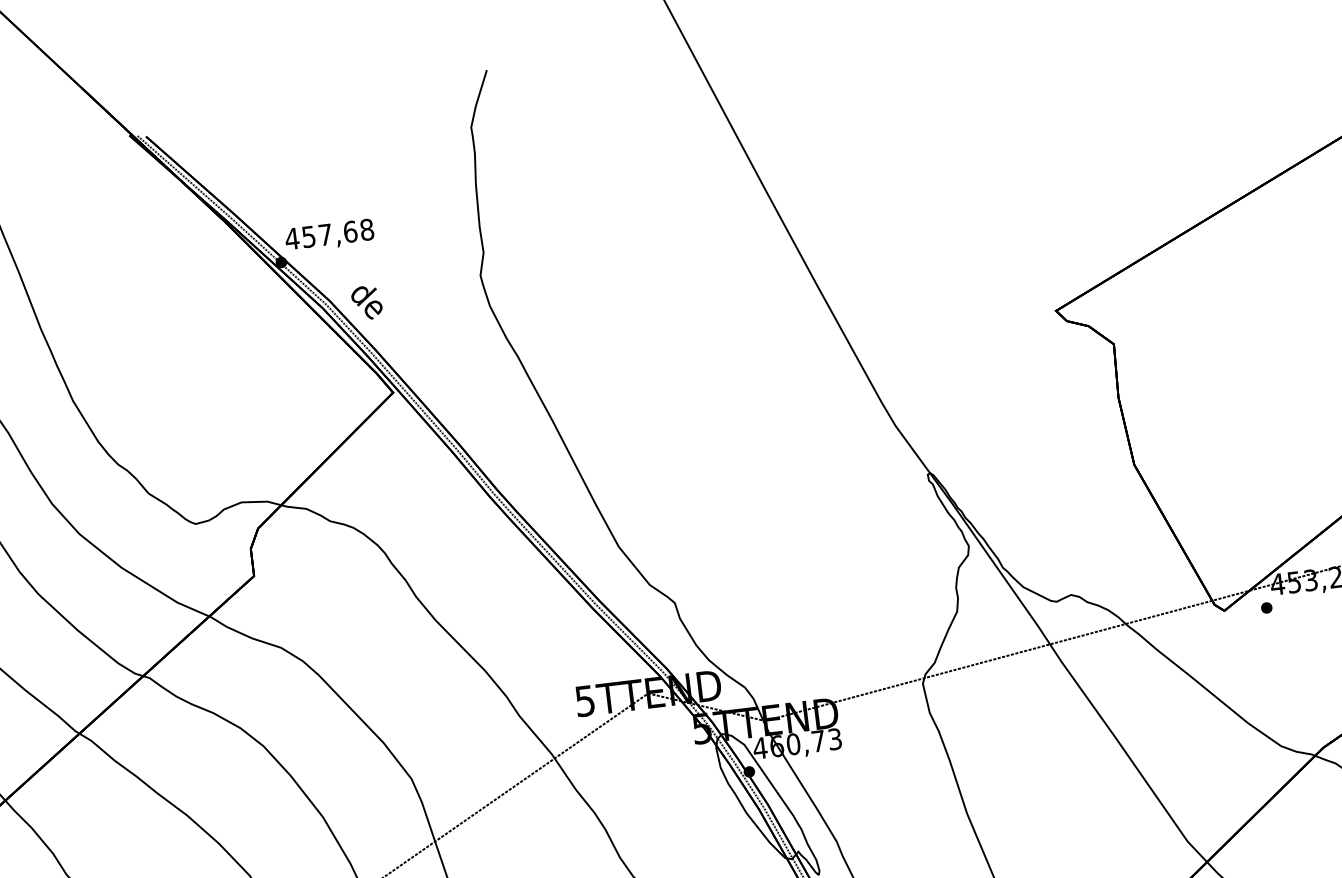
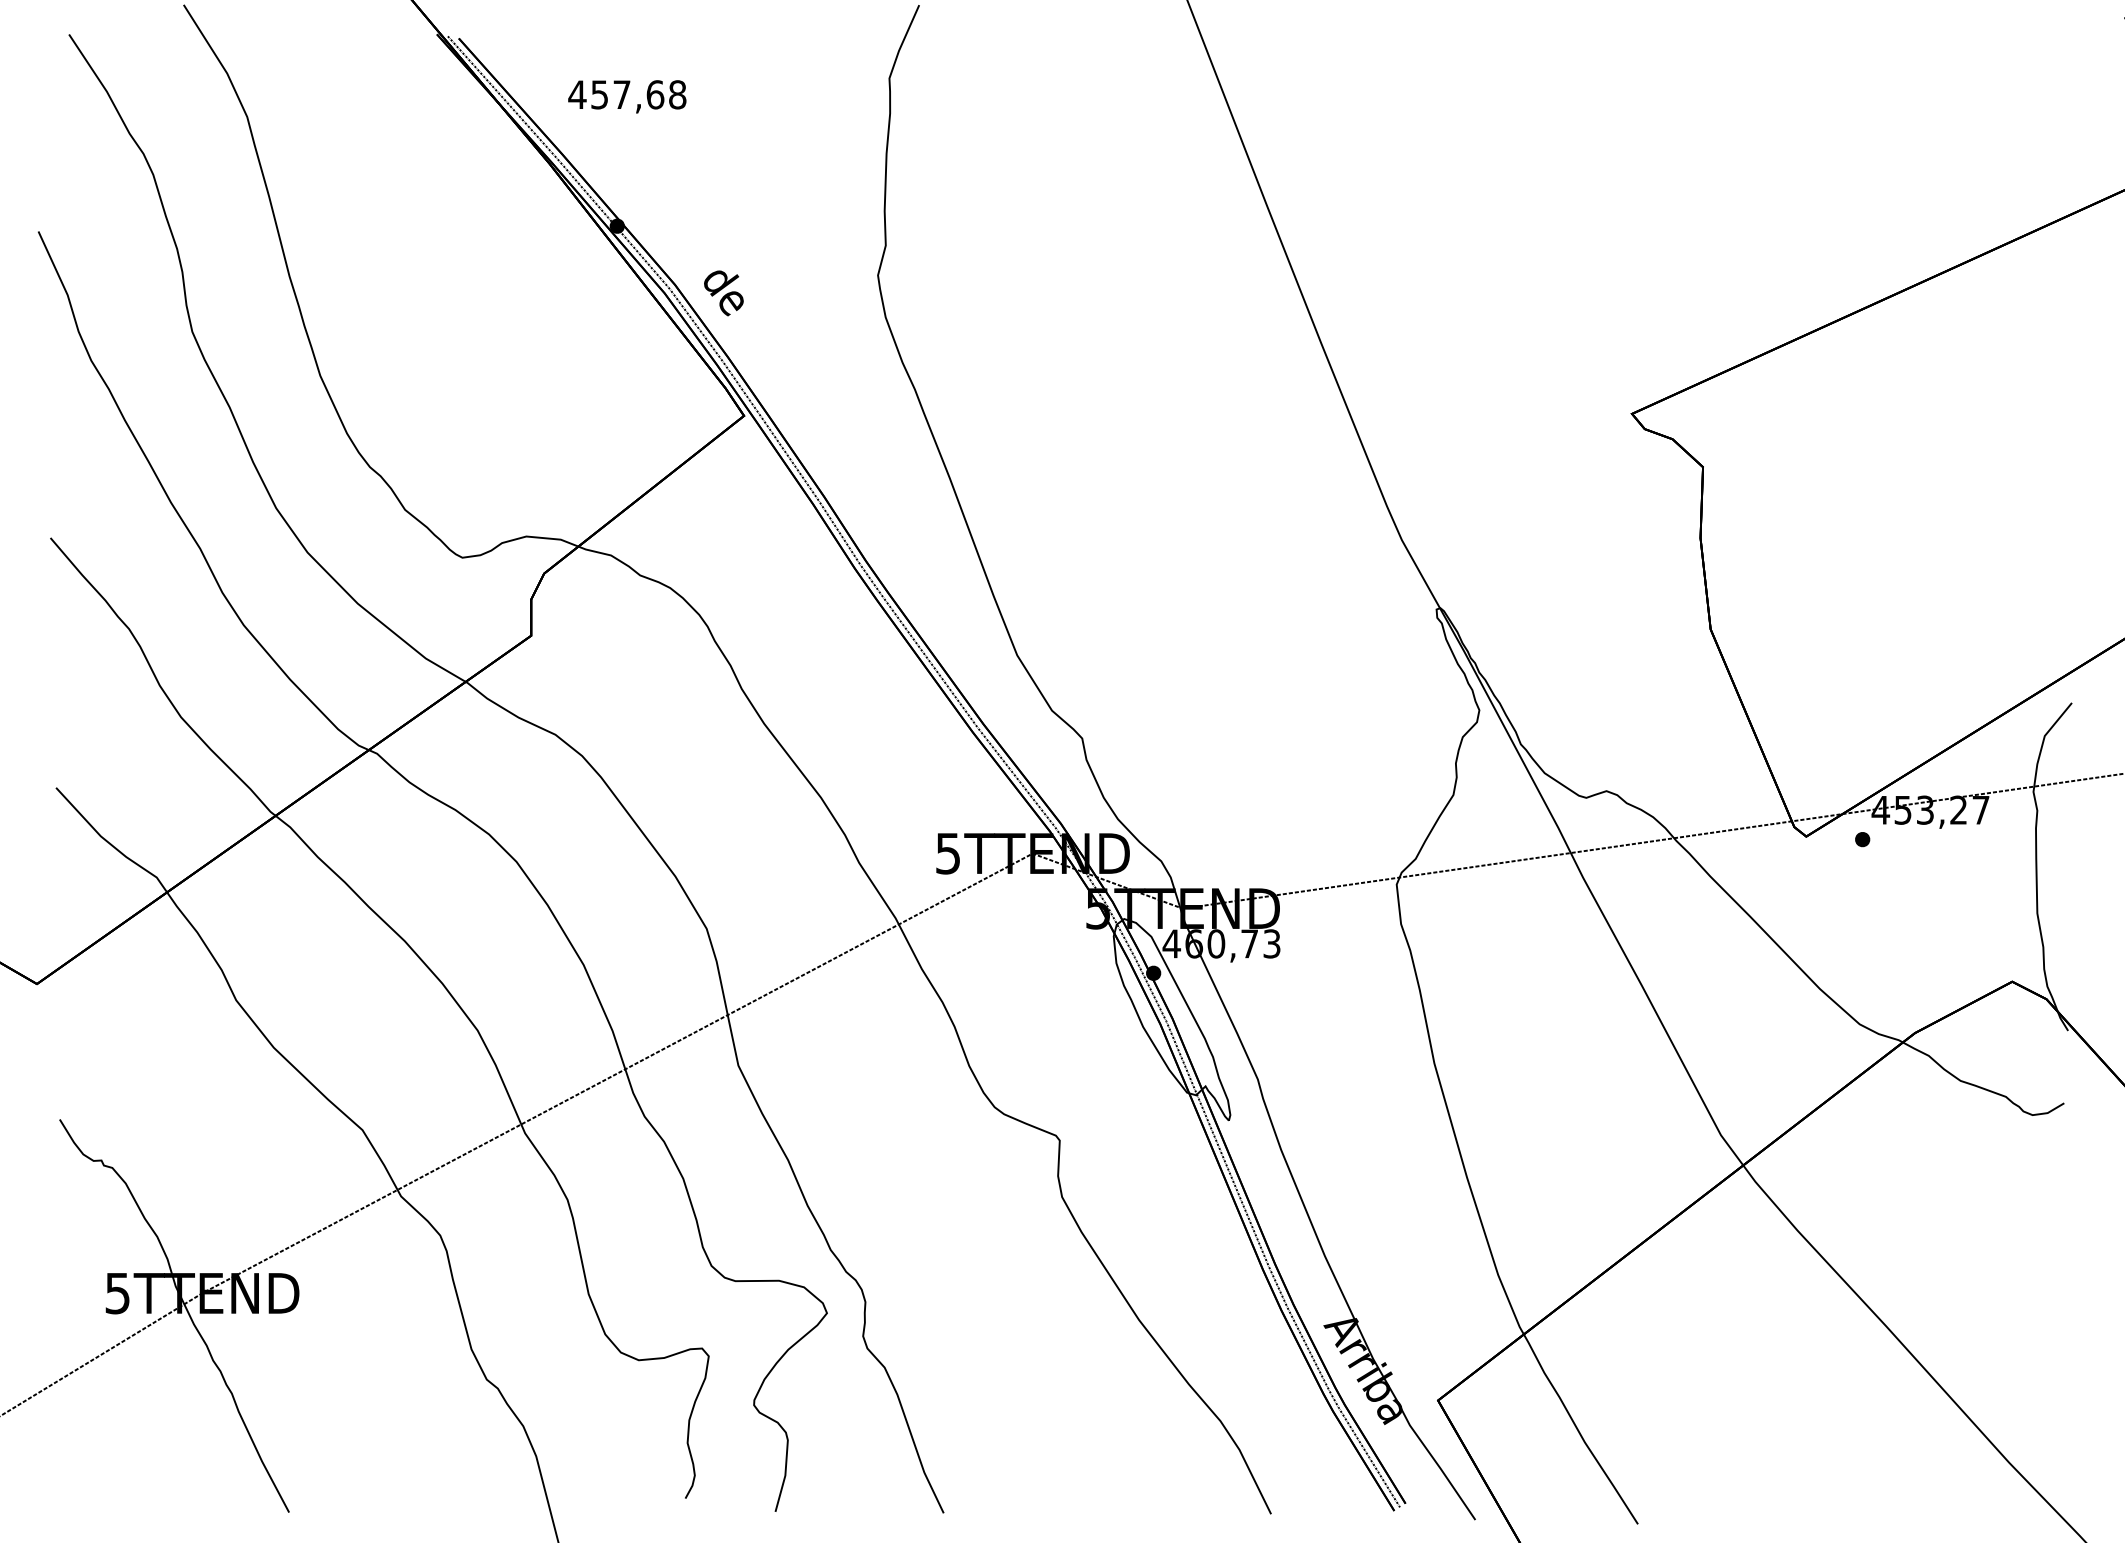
text: (329, 235) -> (627, 96), moved

